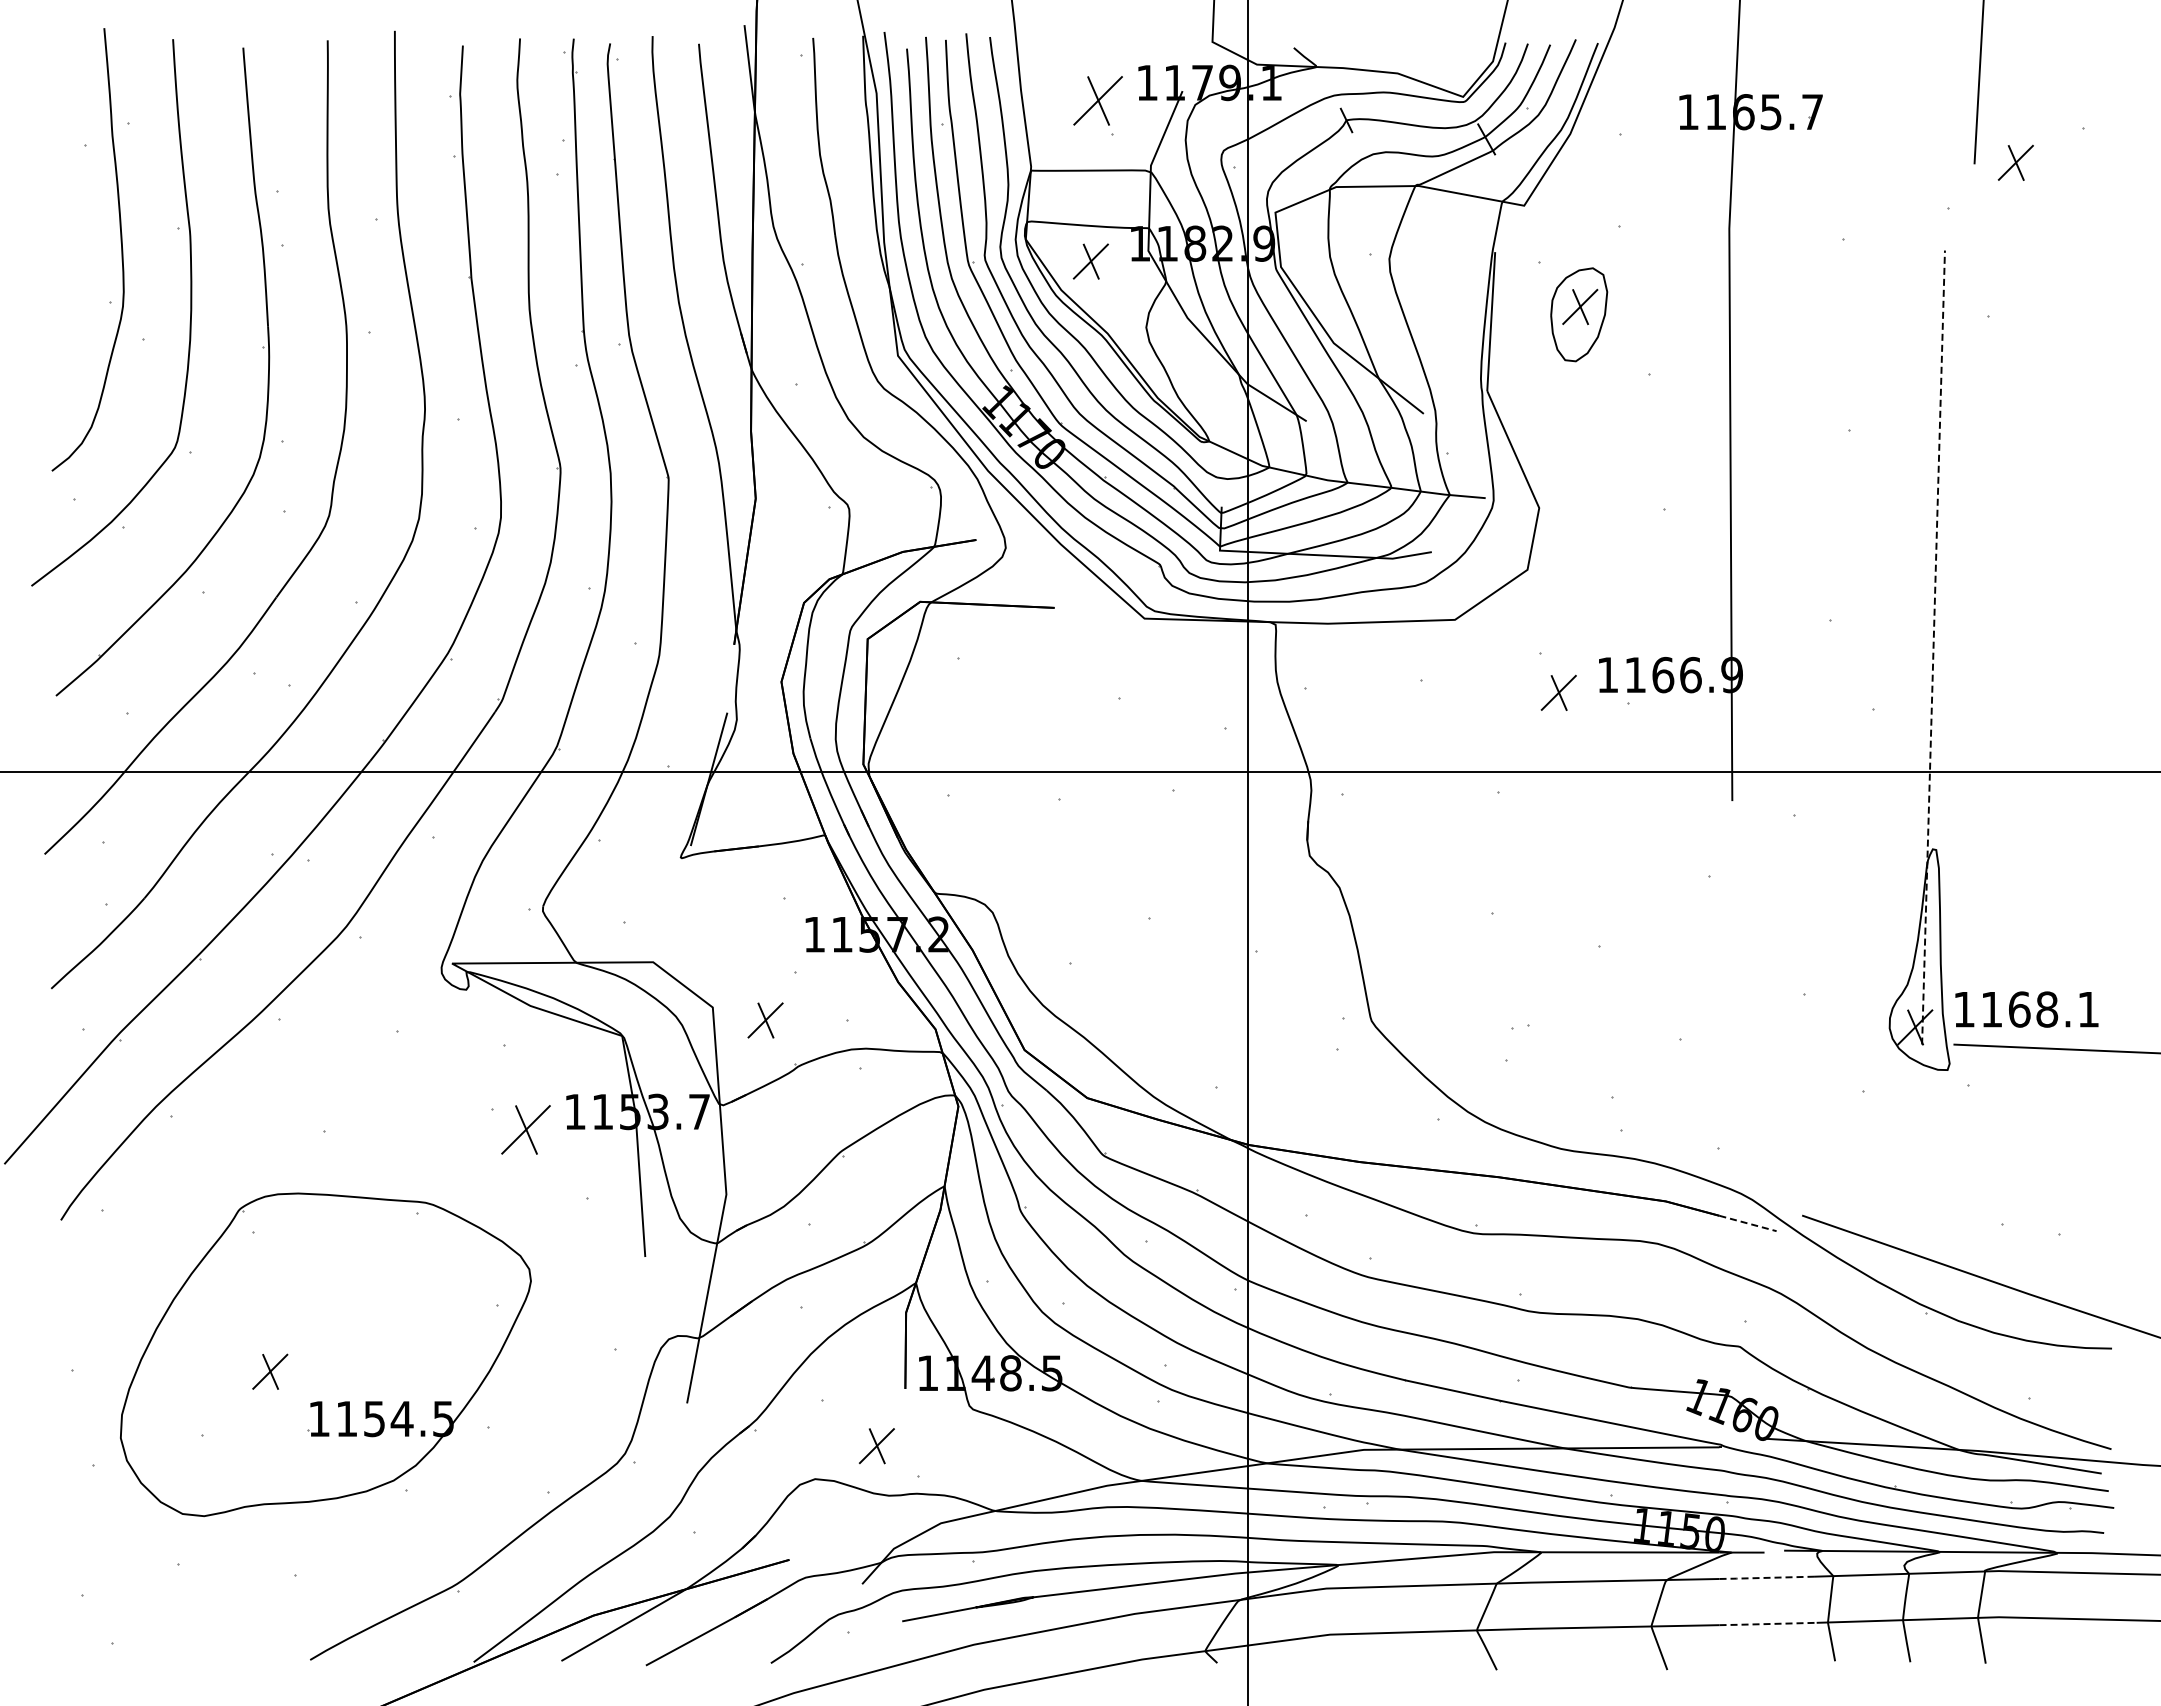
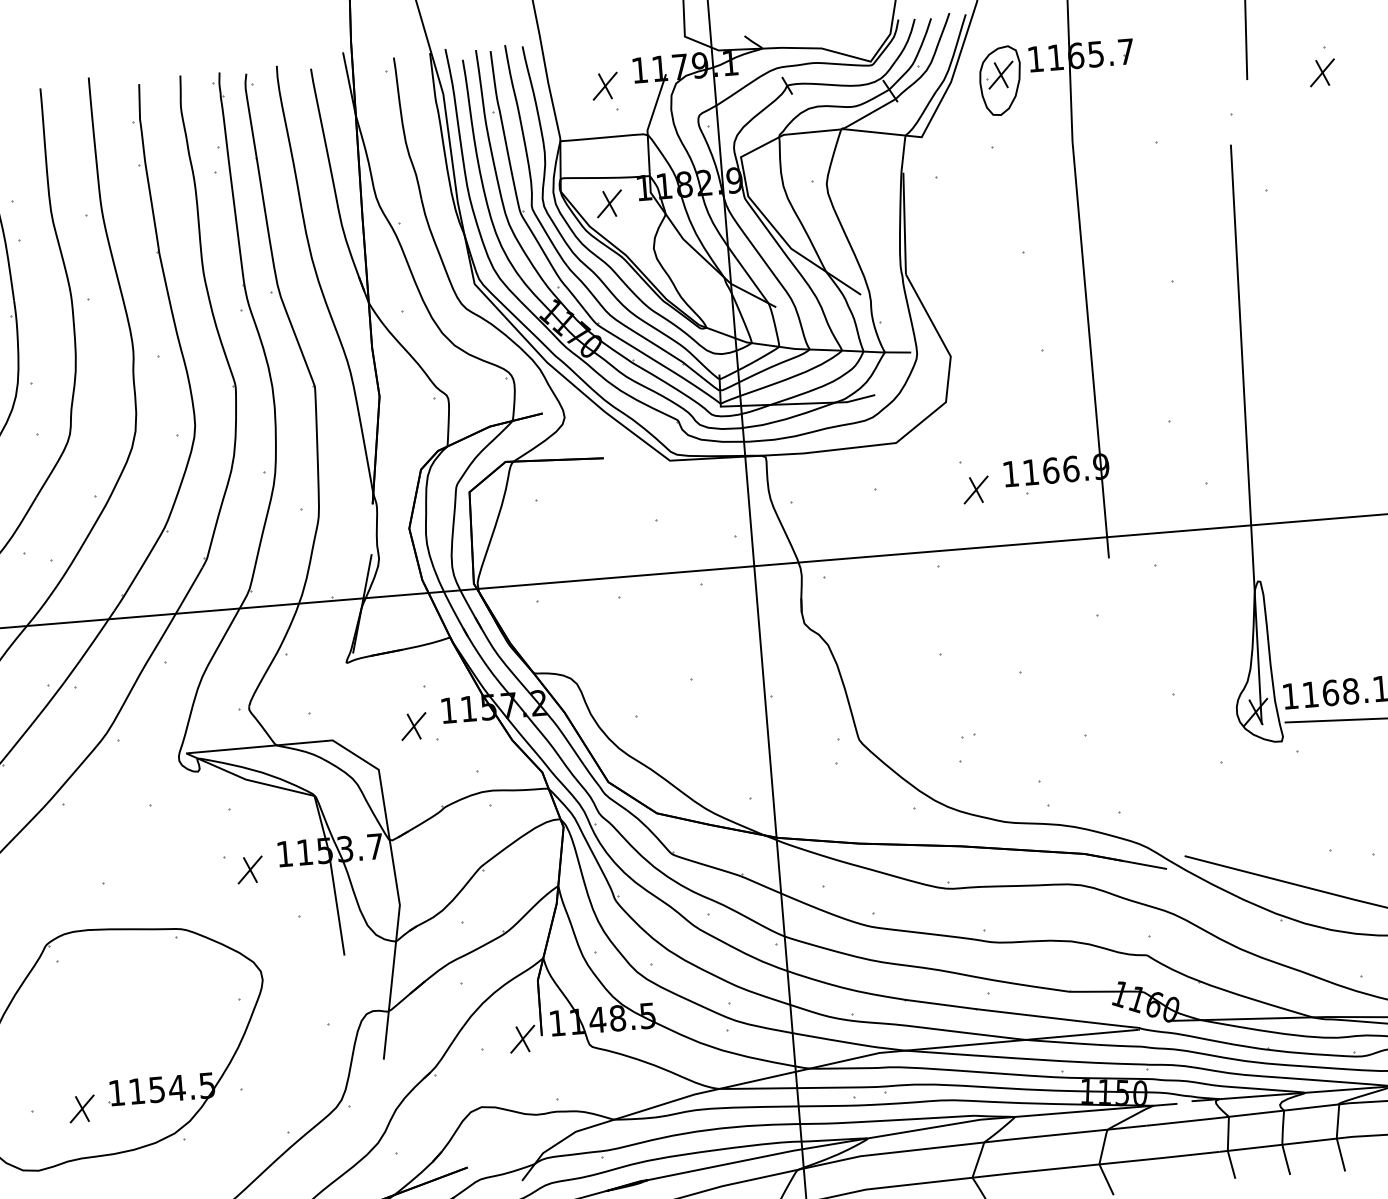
part: (1098, 100) -> (605, 86), size x0.71
part: (2015, 162) -> (1322, 72), moved
part: (1579, 314) -> (1000, 80), moved
line: (1933, 647) -> (1246, 434), dashed -> solid
part: (765, 1020) -> (413, 726), moved
part: (526, 1129) -> (250, 869), size x0.71
line: (1748, 1223) -> (1146, 865), dashed -> solid
part: (270, 1371) -> (82, 1108), moved
part: (876, 1446) -> (522, 1039), moved
line: (1766, 1577) -> (1180, 1121), dashed -> solid
line: (1767, 1624) -> (1183, 1156), dashed -> solid

